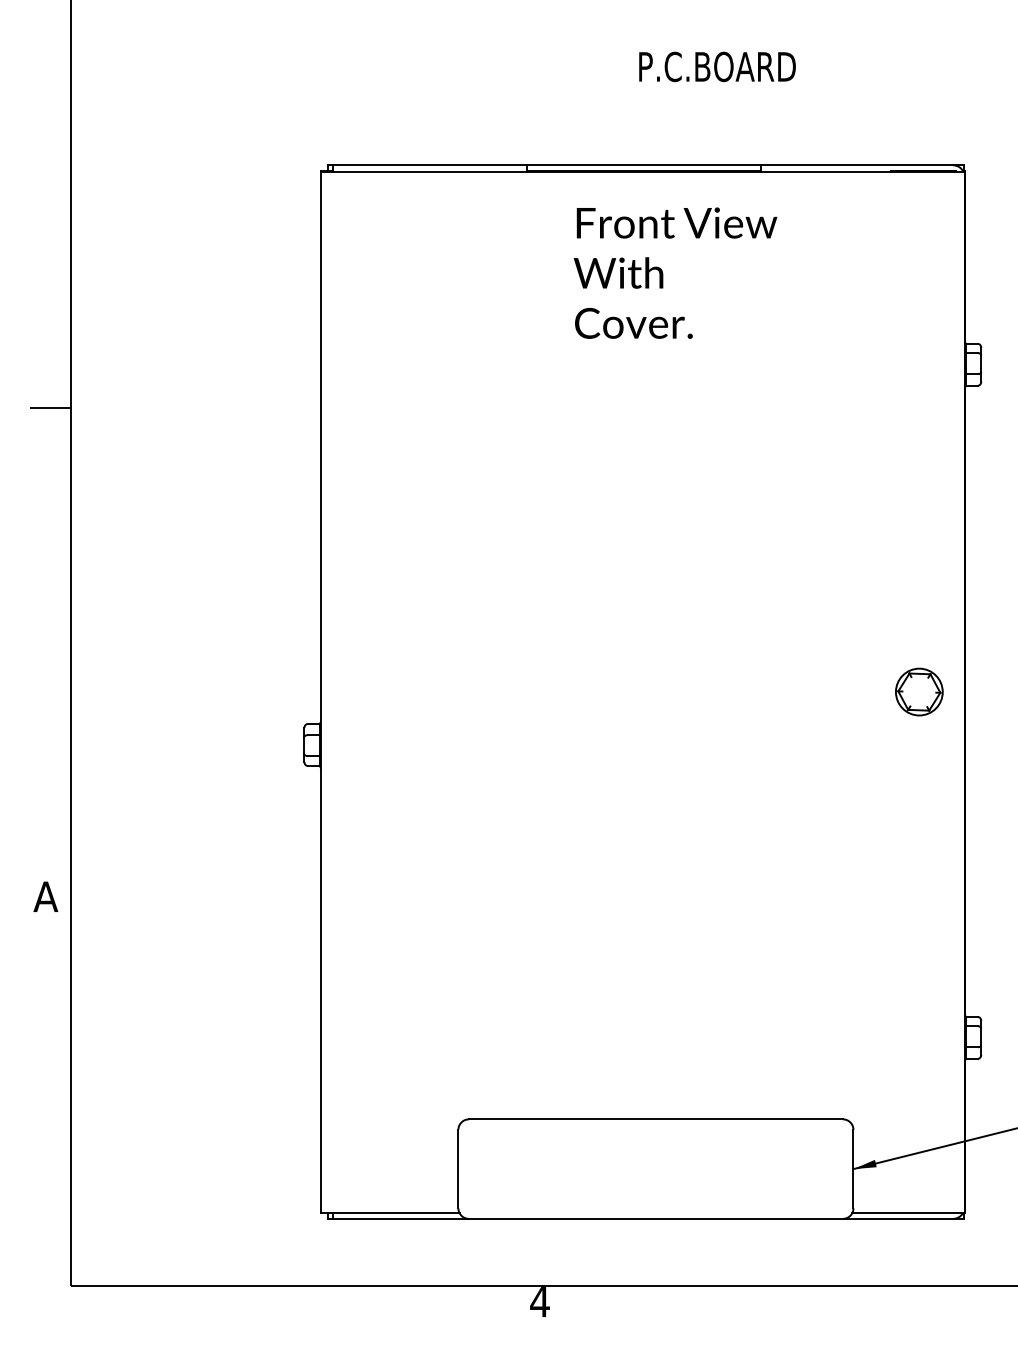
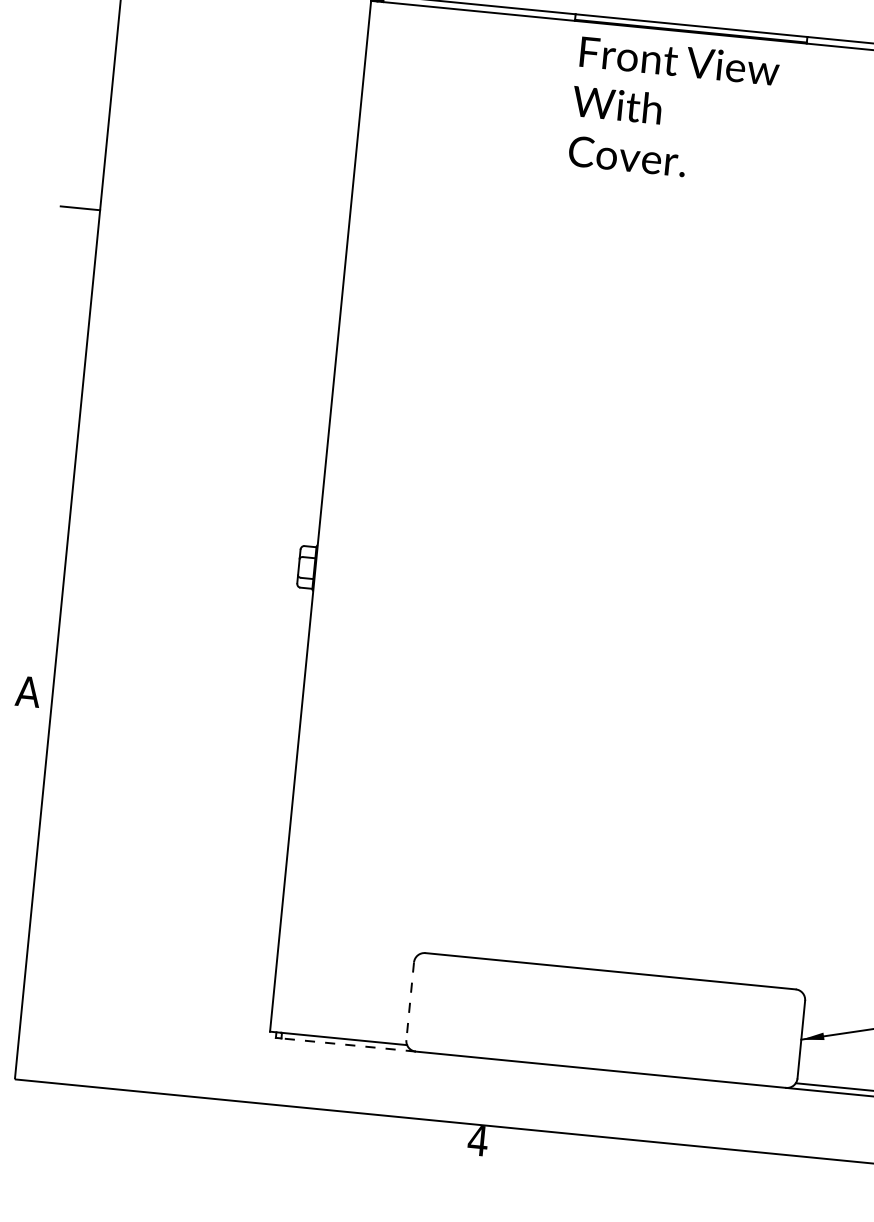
text: (675, 272) -> (673, 110), moved
line: (458, 1169) -> (410, 1001), solid -> dashed
line: (401, 1218) -> (349, 1044), solid -> dashed

